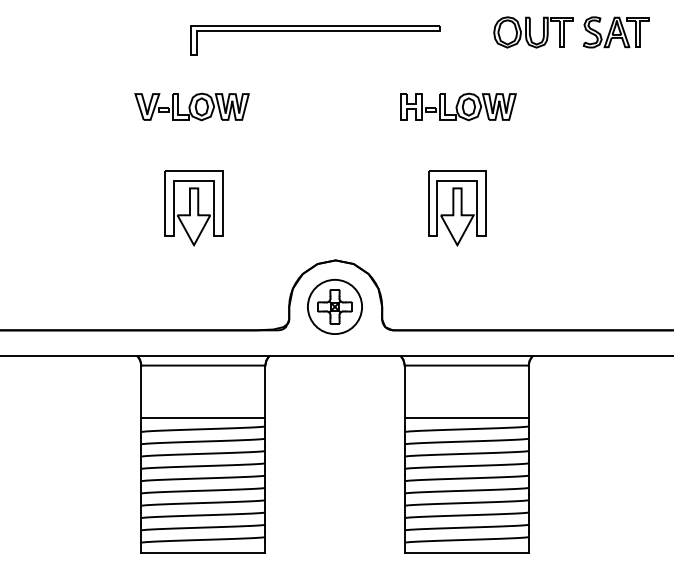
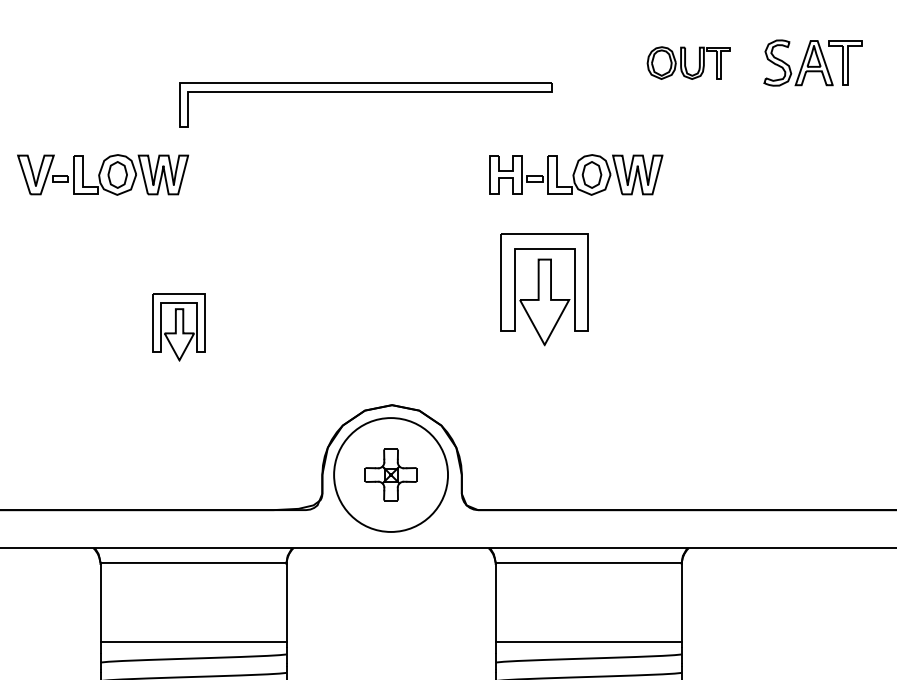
part: (315, 31) -> (366, 91), moved
part: (533, 32) -> (688, 63), size x0.7
part: (191, 106) -> (102, 174), moved
part: (193, 208) -> (178, 327), size x0.6
part: (457, 208) -> (544, 289), moved
circle: (334, 306) -> (390, 474), size x1.4

